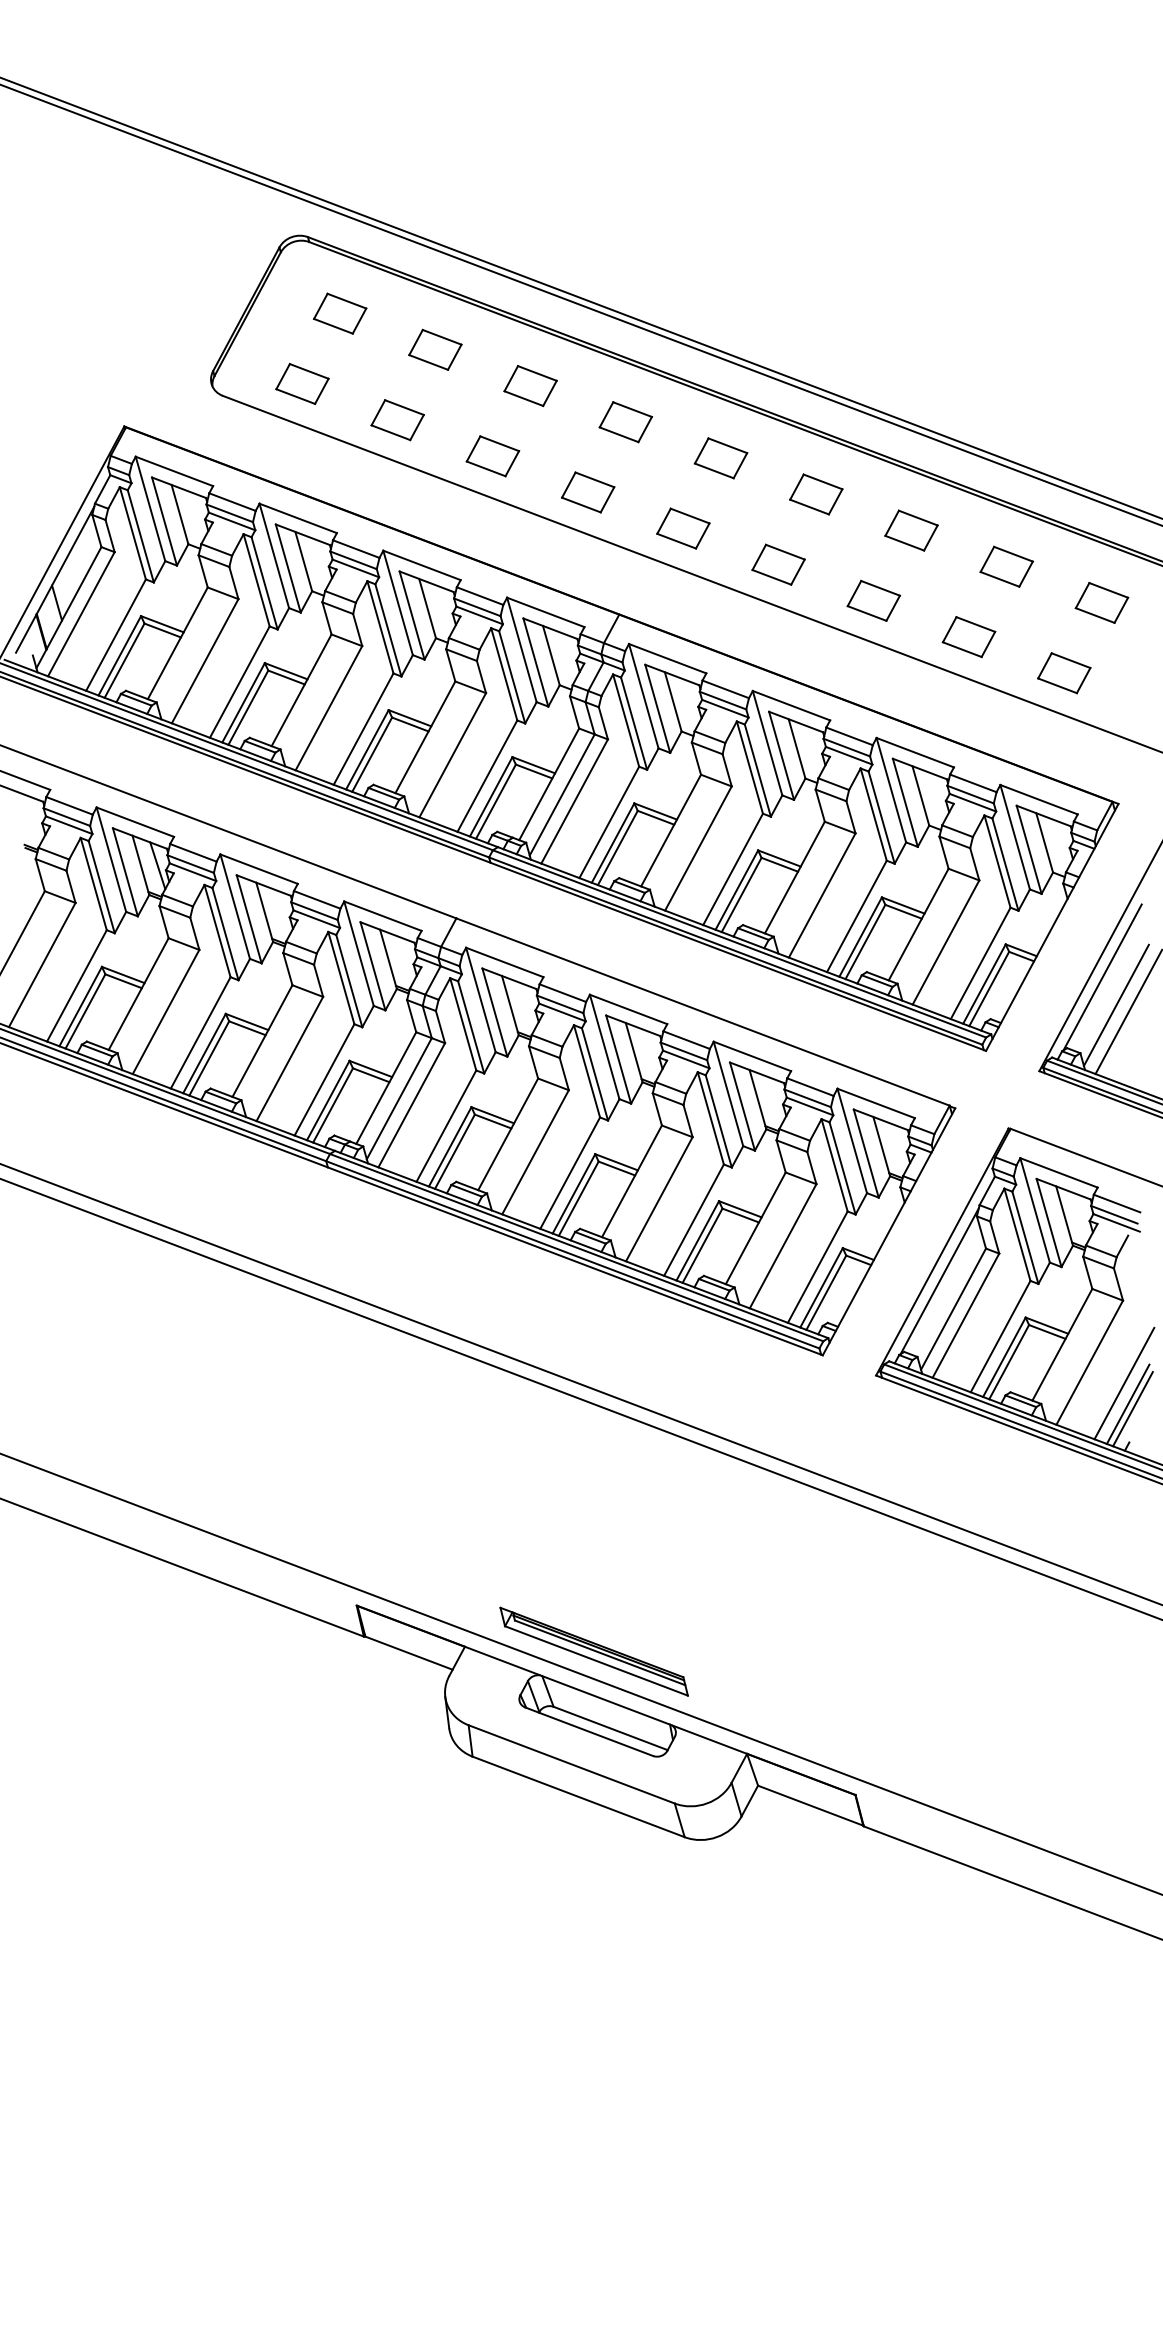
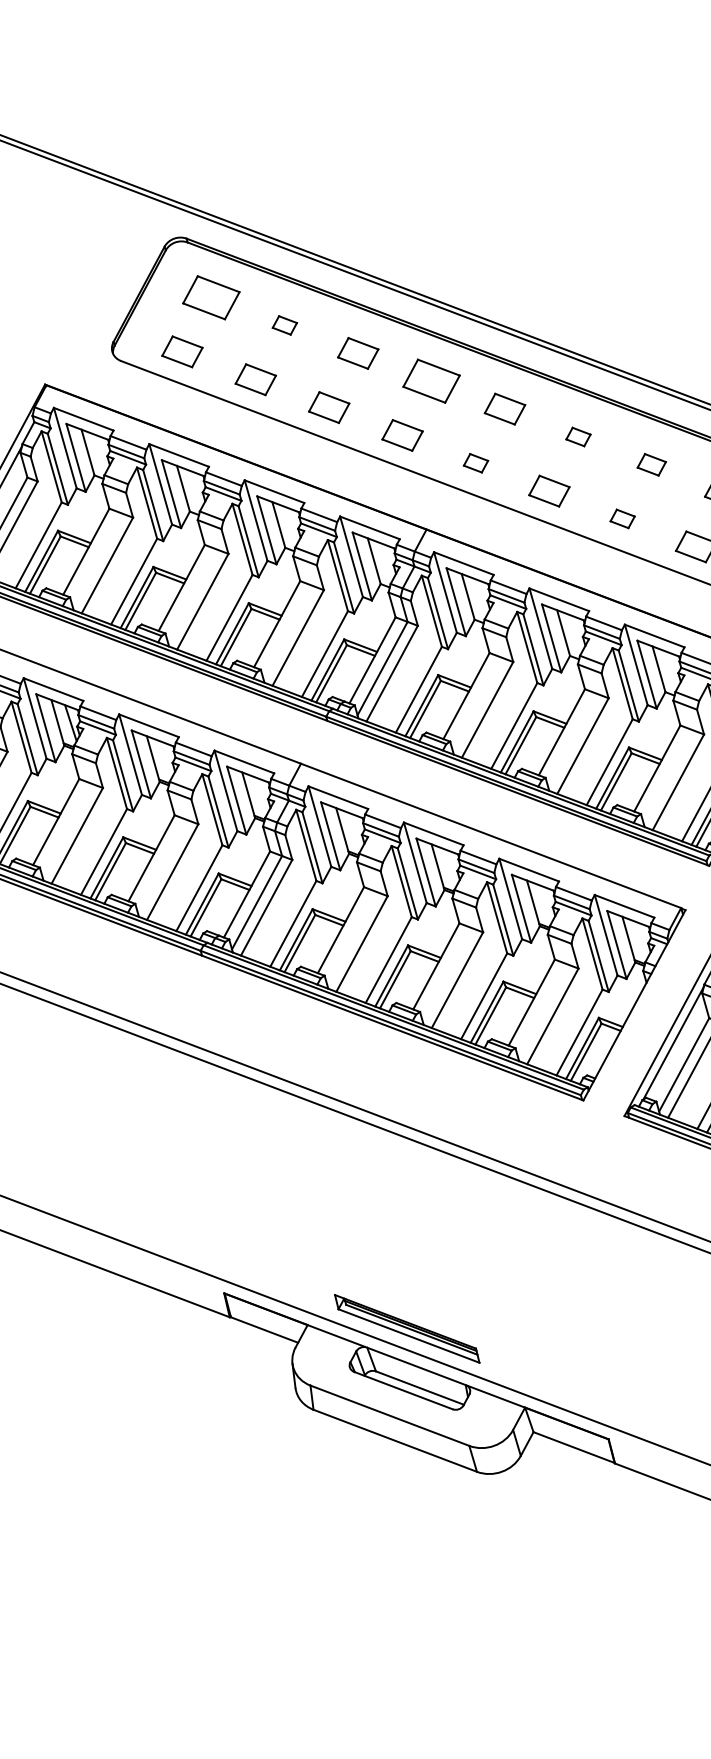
part: (340, 313) -> (211, 297), size x1.4
part: (435, 349) -> (284, 325), size x0.6
part: (625, 422) -> (431, 381), size x1.4
part: (816, 494) -> (578, 437), size x0.6
part: (683, 528) -> (476, 463), size x0.6
part: (911, 530) -> (651, 464), size x0.7
part: (873, 600) -> (622, 518), size x0.6

